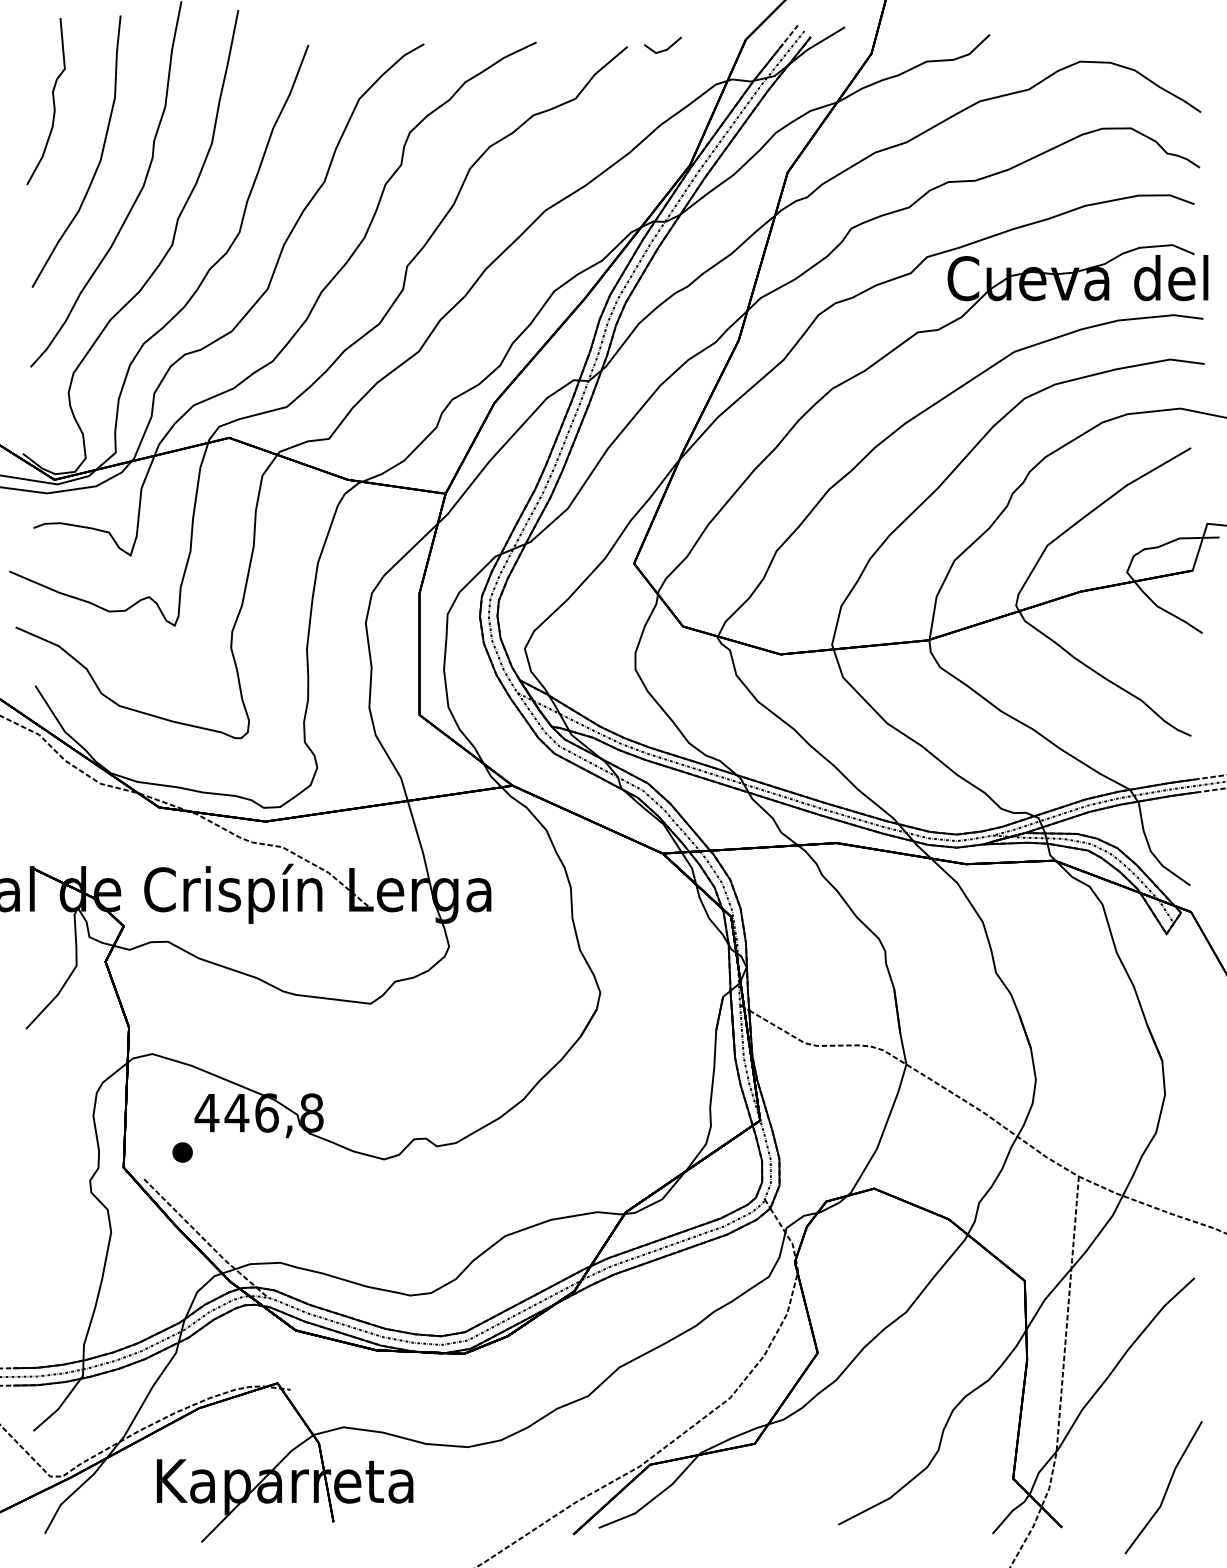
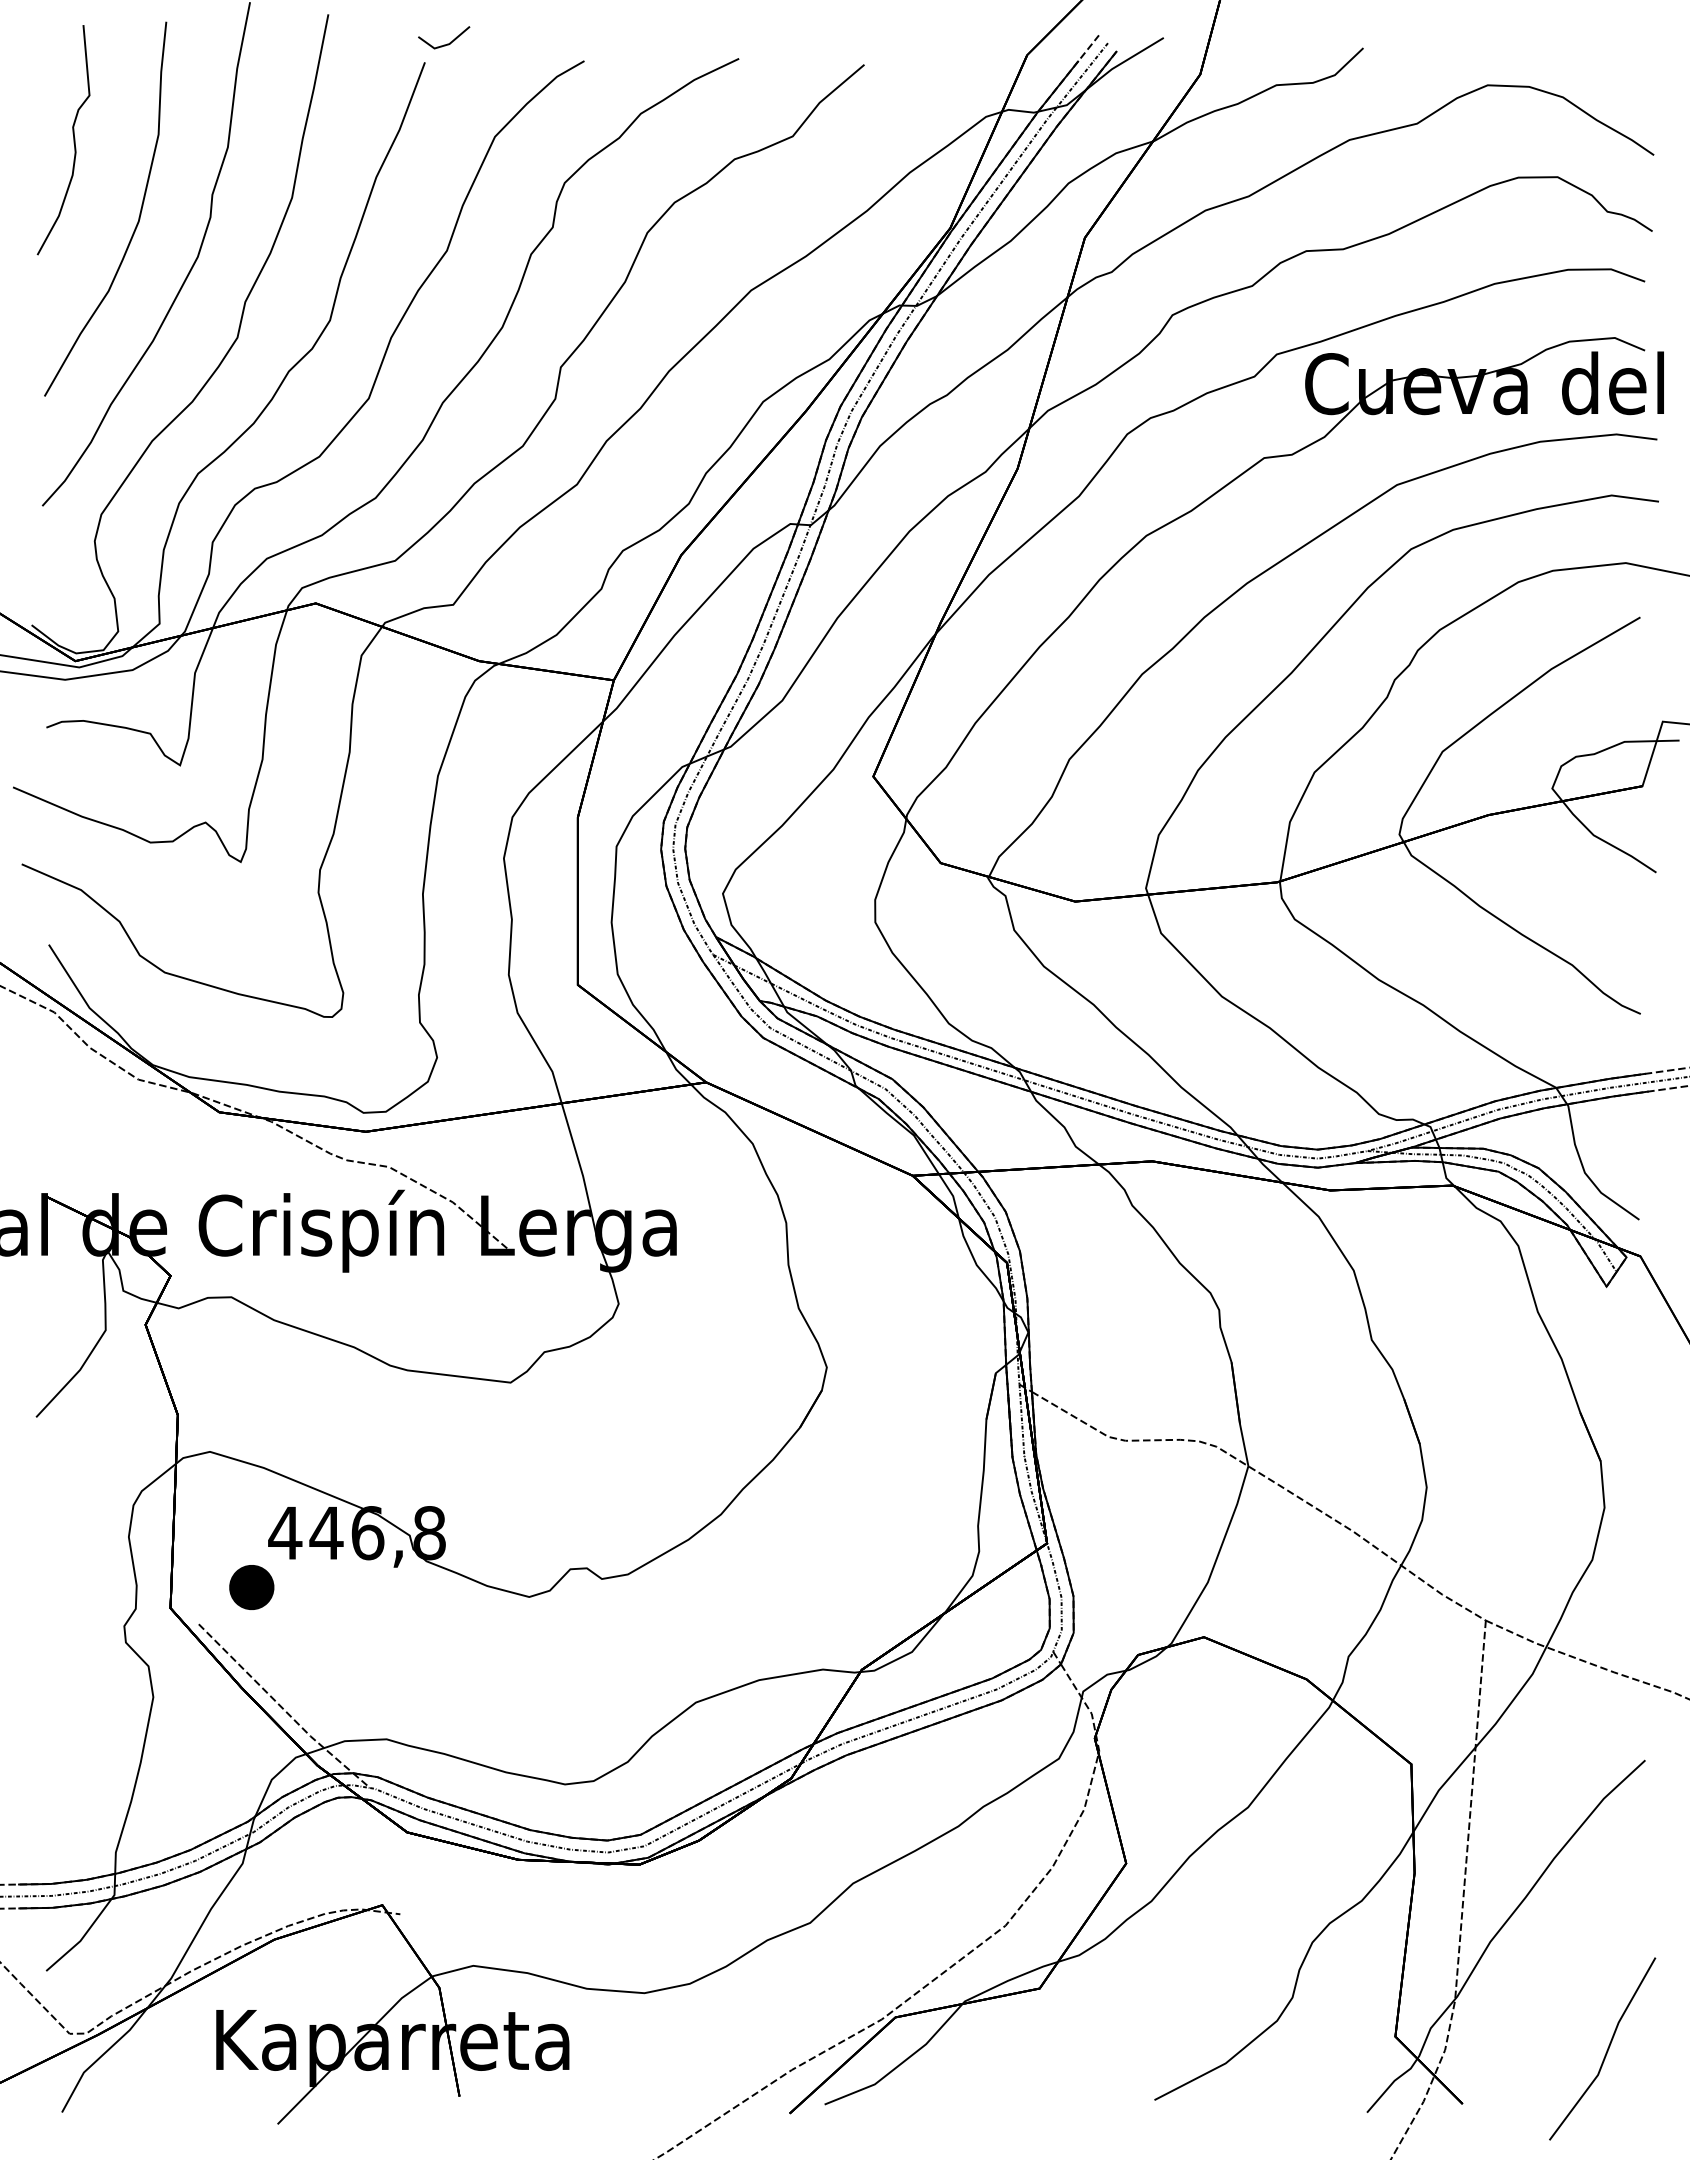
line: (665, 49) -> (447, 43), moved
part: (182, 1152) -> (251, 1587), size x1.6

